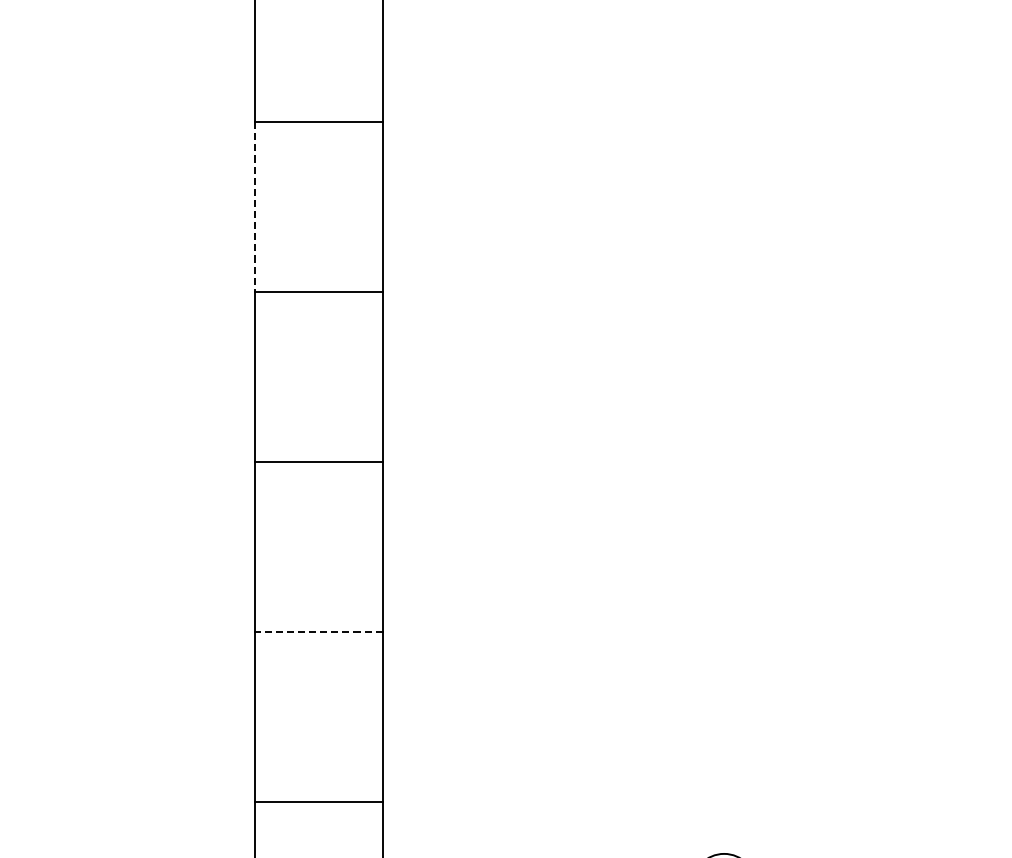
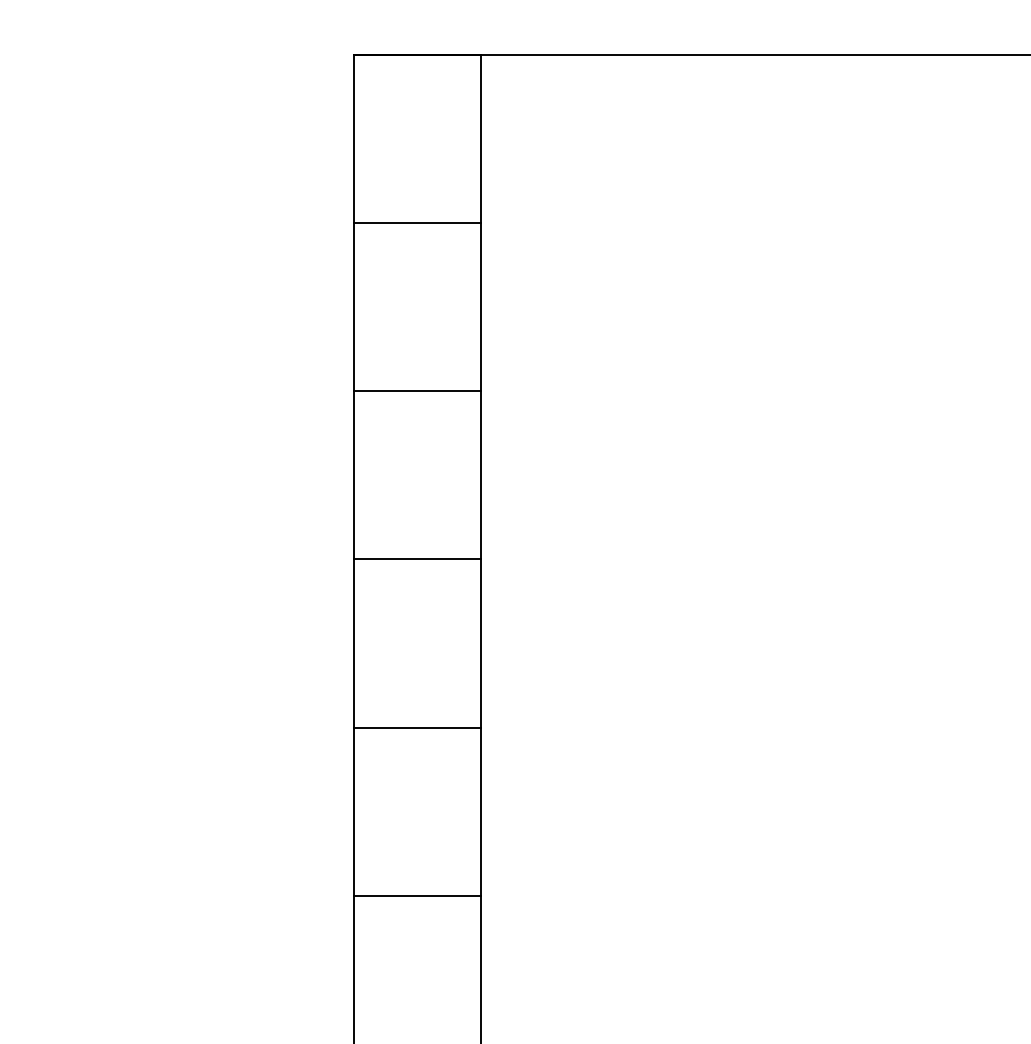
line: (255, 207) -> (354, 475), dashed -> solid
line: (318, 631) -> (417, 895), dashed -> solid

